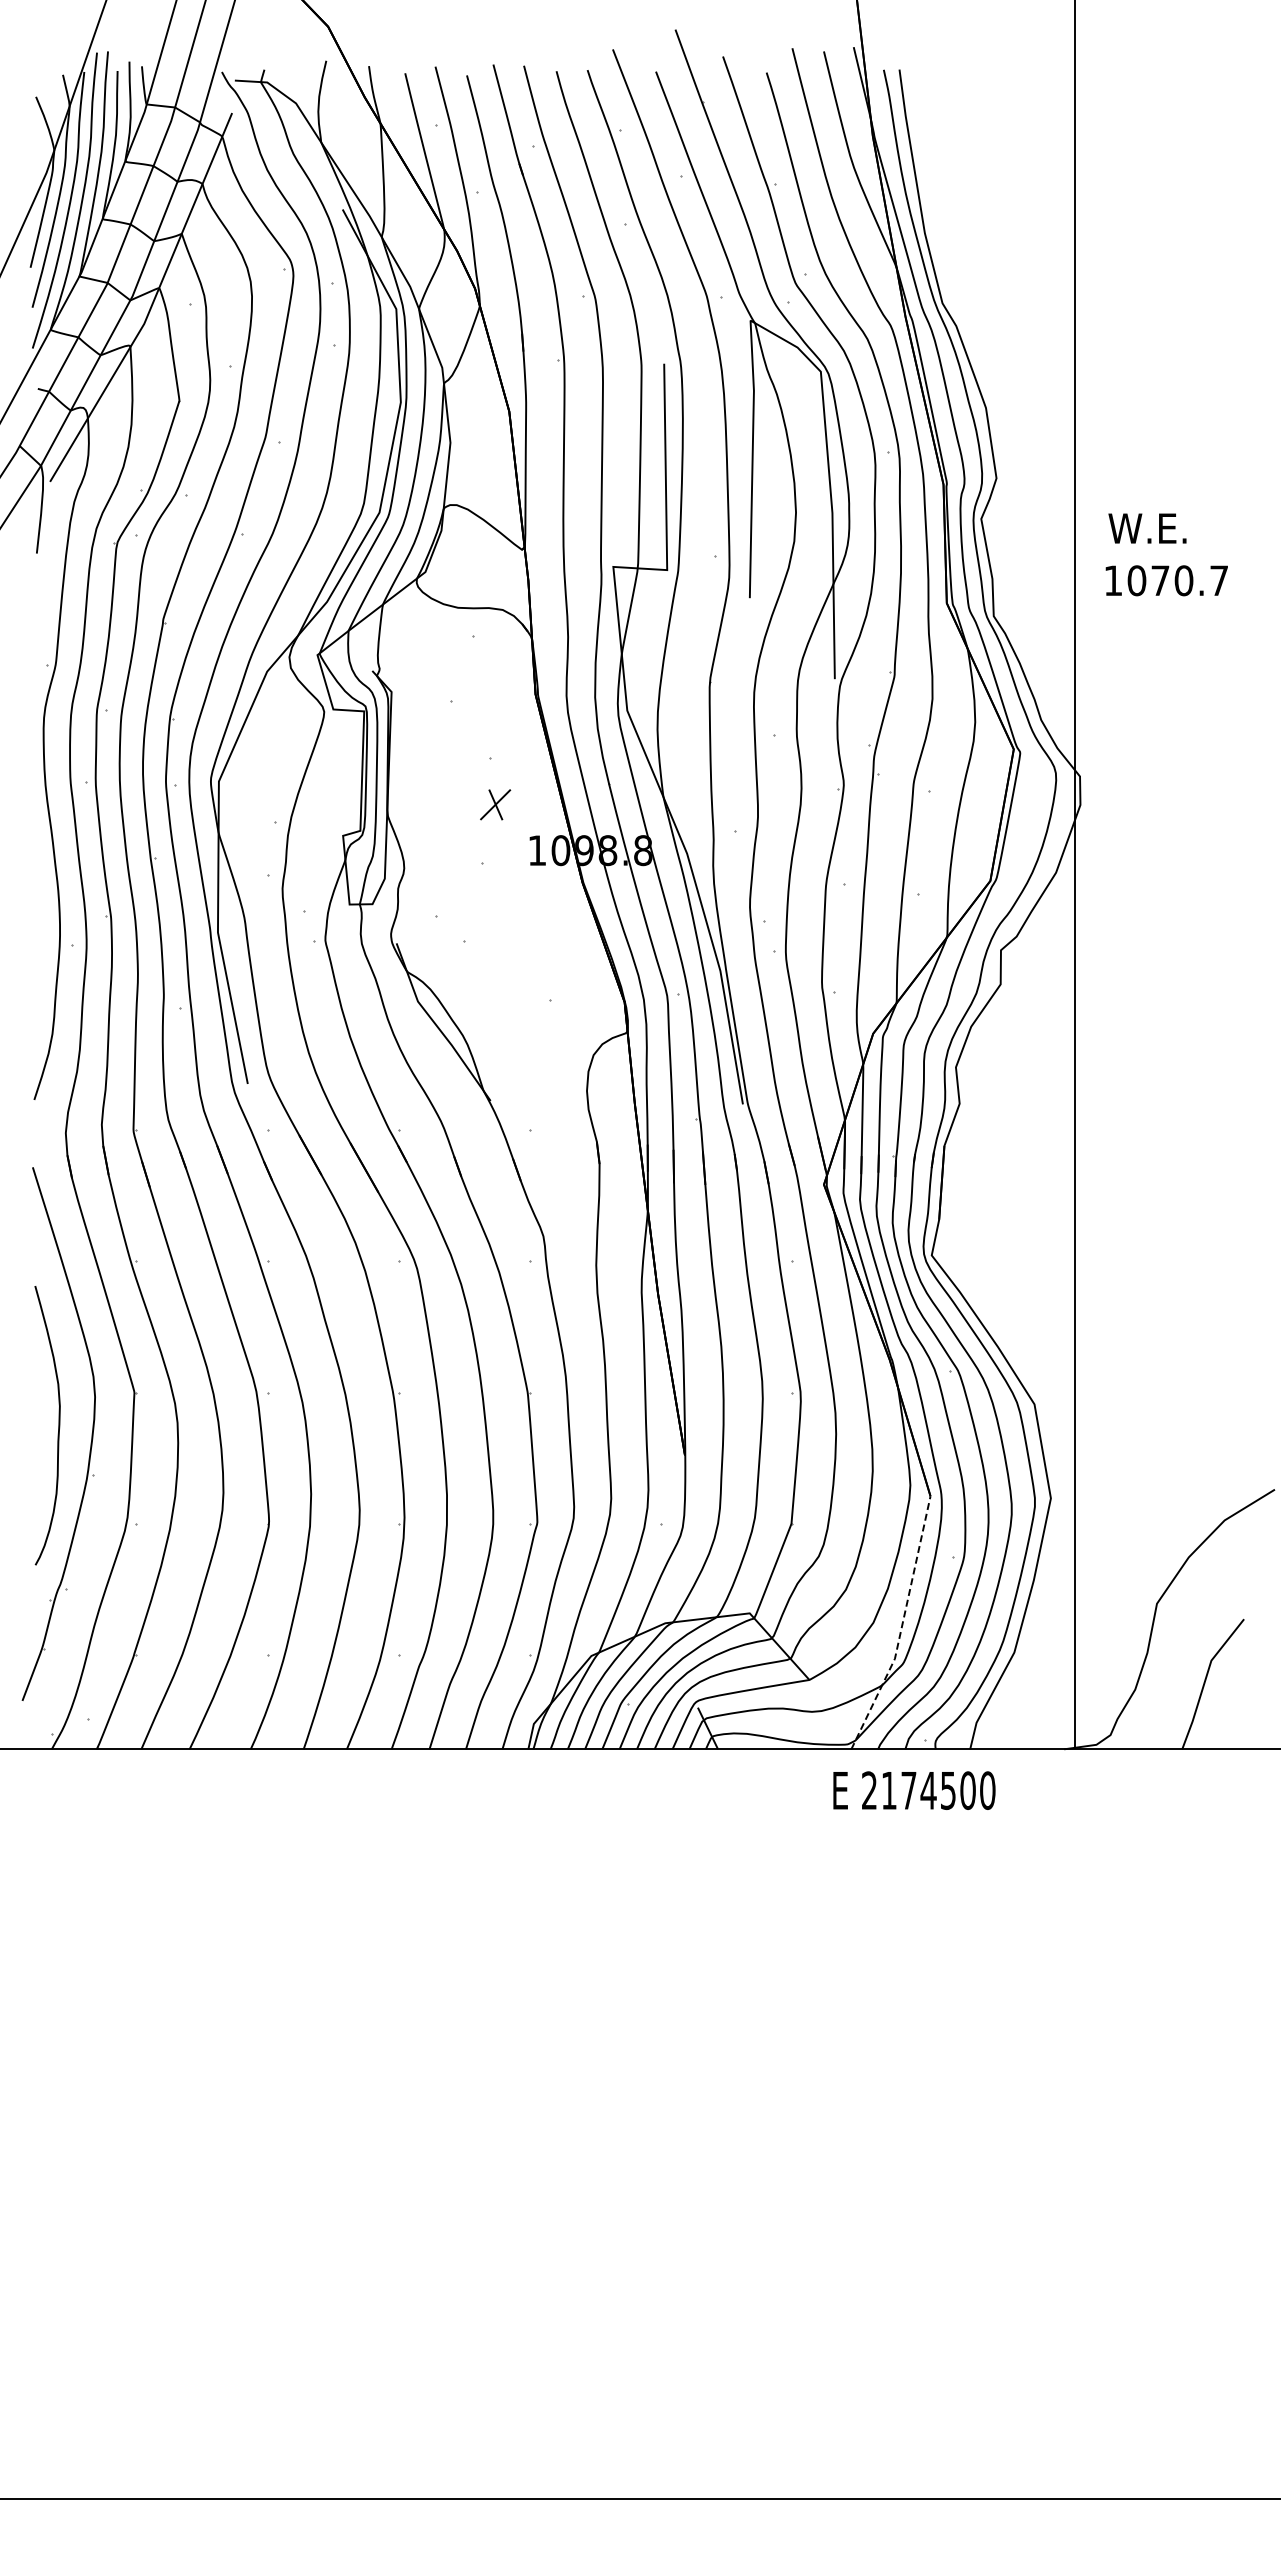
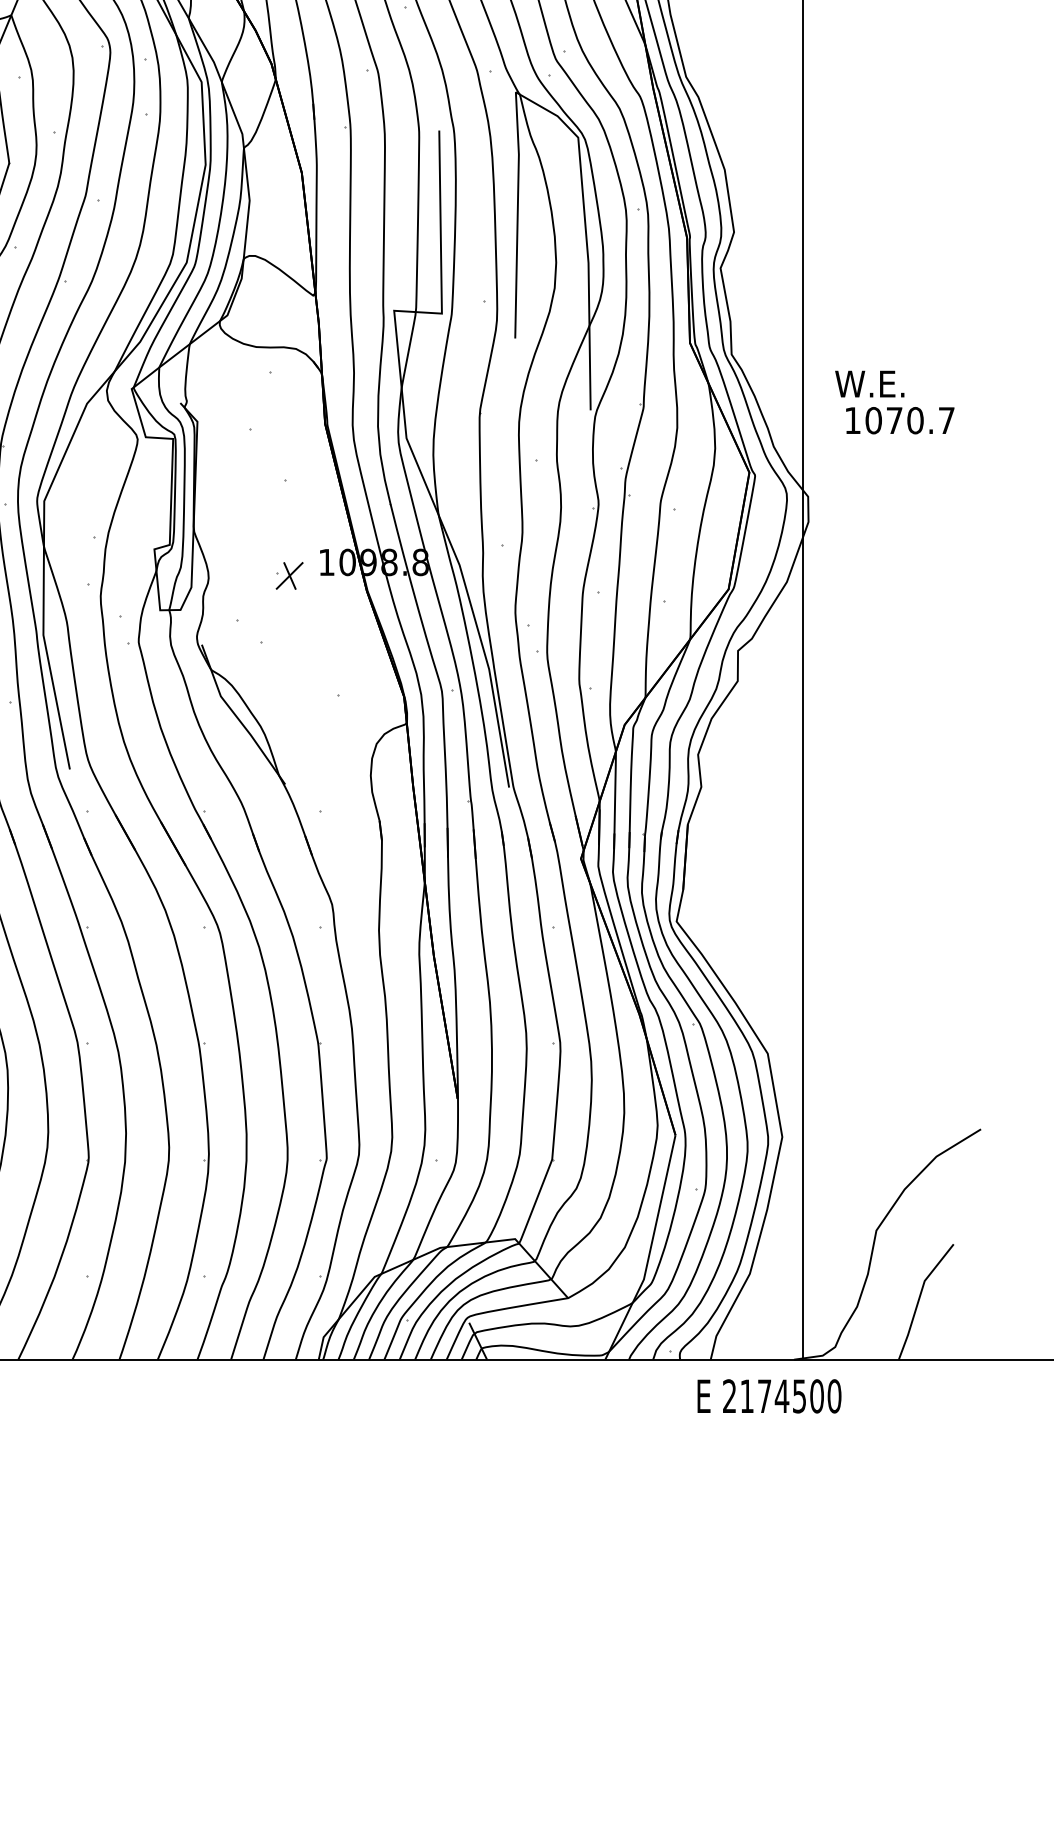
text: (1147, 528) -> (869, 384), moved
text: (1166, 580) -> (899, 420), moved
part: (495, 804) -> (289, 575), moved
line: (901, 1626) -> (649, 1250), dashed -> solid
text: (914, 1790) -> (769, 1396), moved

